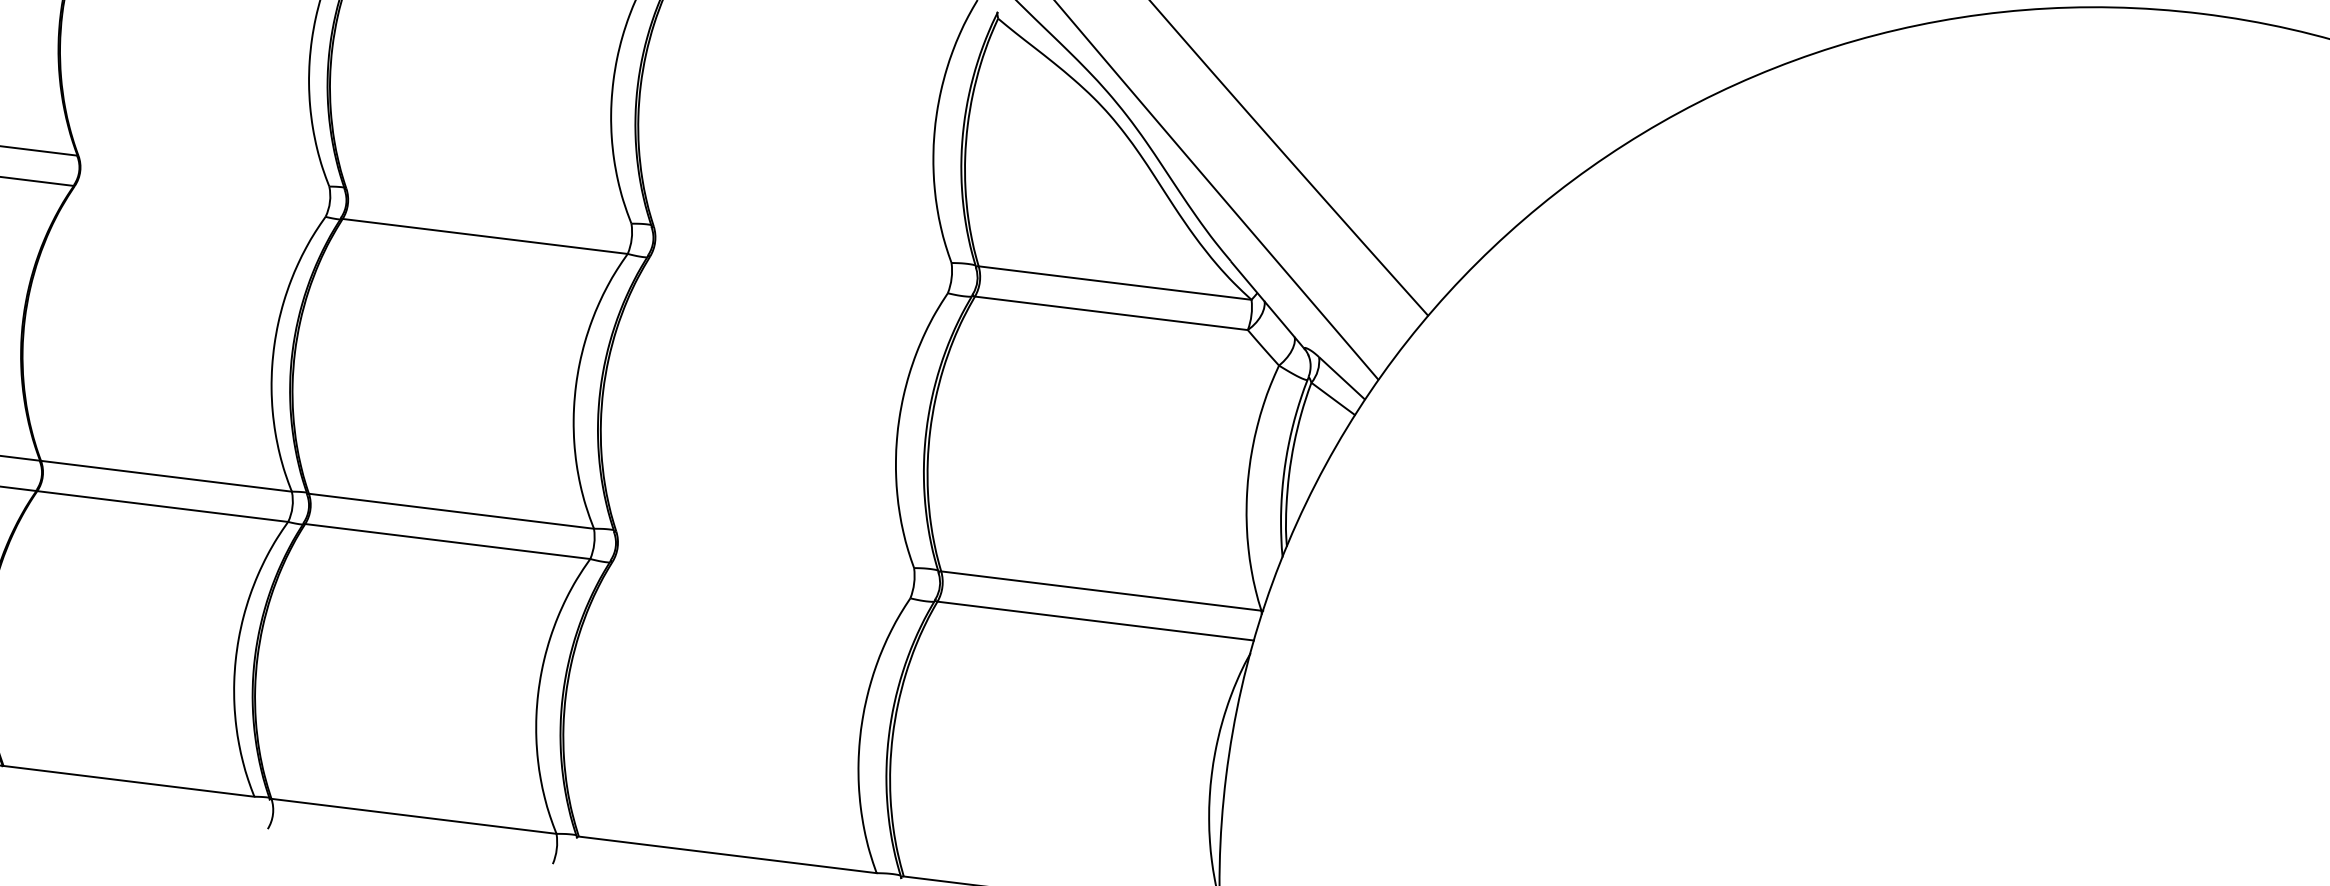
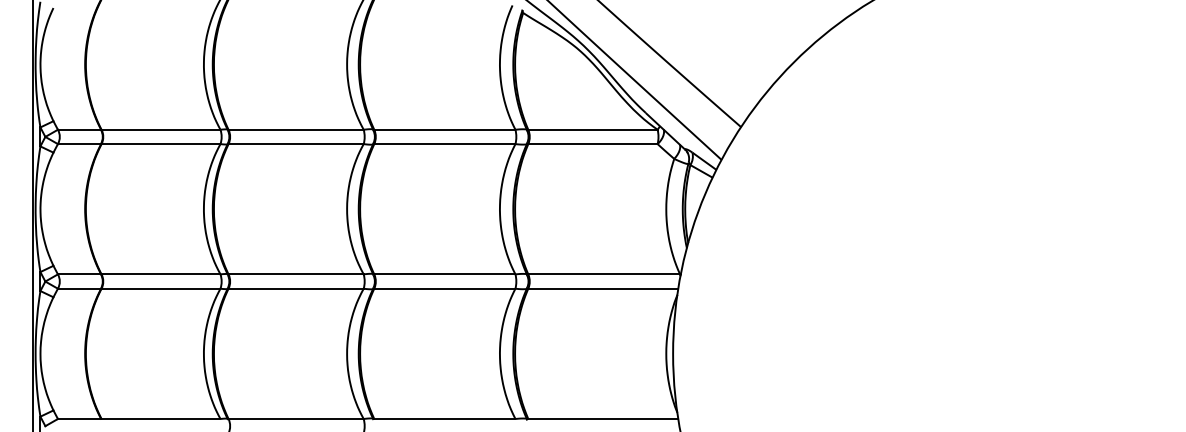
line: (202, 170) -> (160, 129), added
line: (198, 202) -> (160, 144), added
line: (487, 205) -> (295, 129), added
line: (801, 244) -> (444, 129), added
line: (798, 275) -> (444, 144), added
line: (764, 549) -> (444, 274), added
line: (760, 579) -> (444, 288), added

